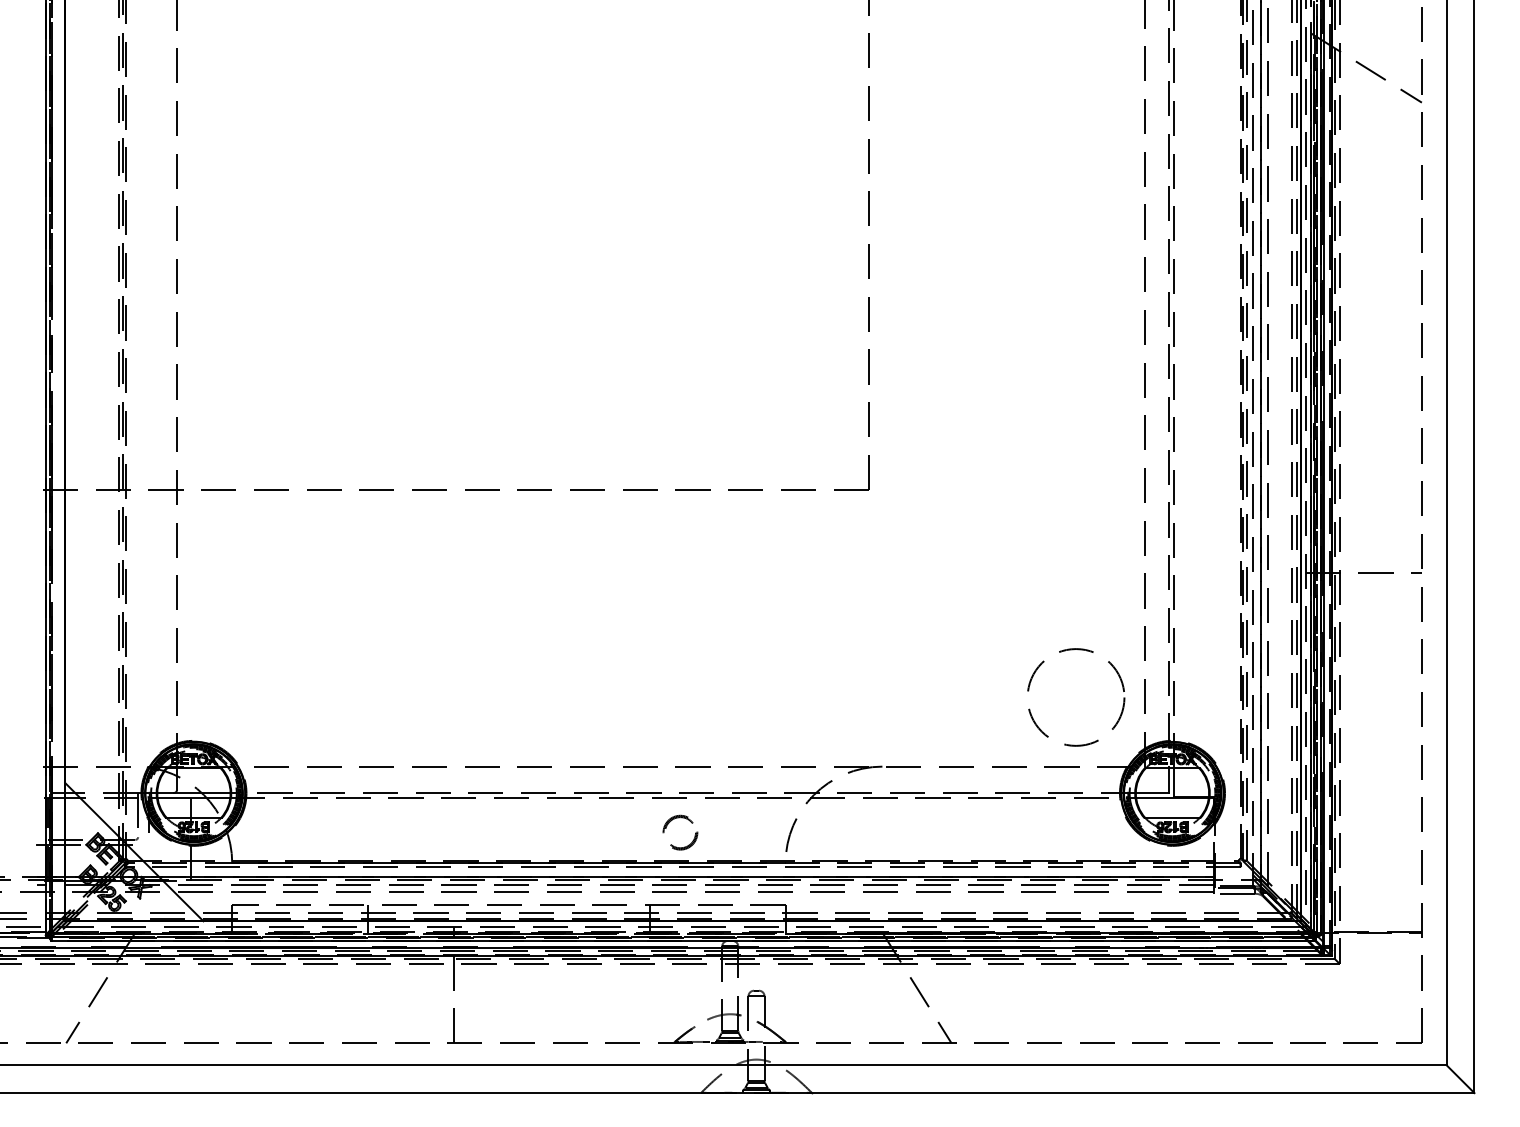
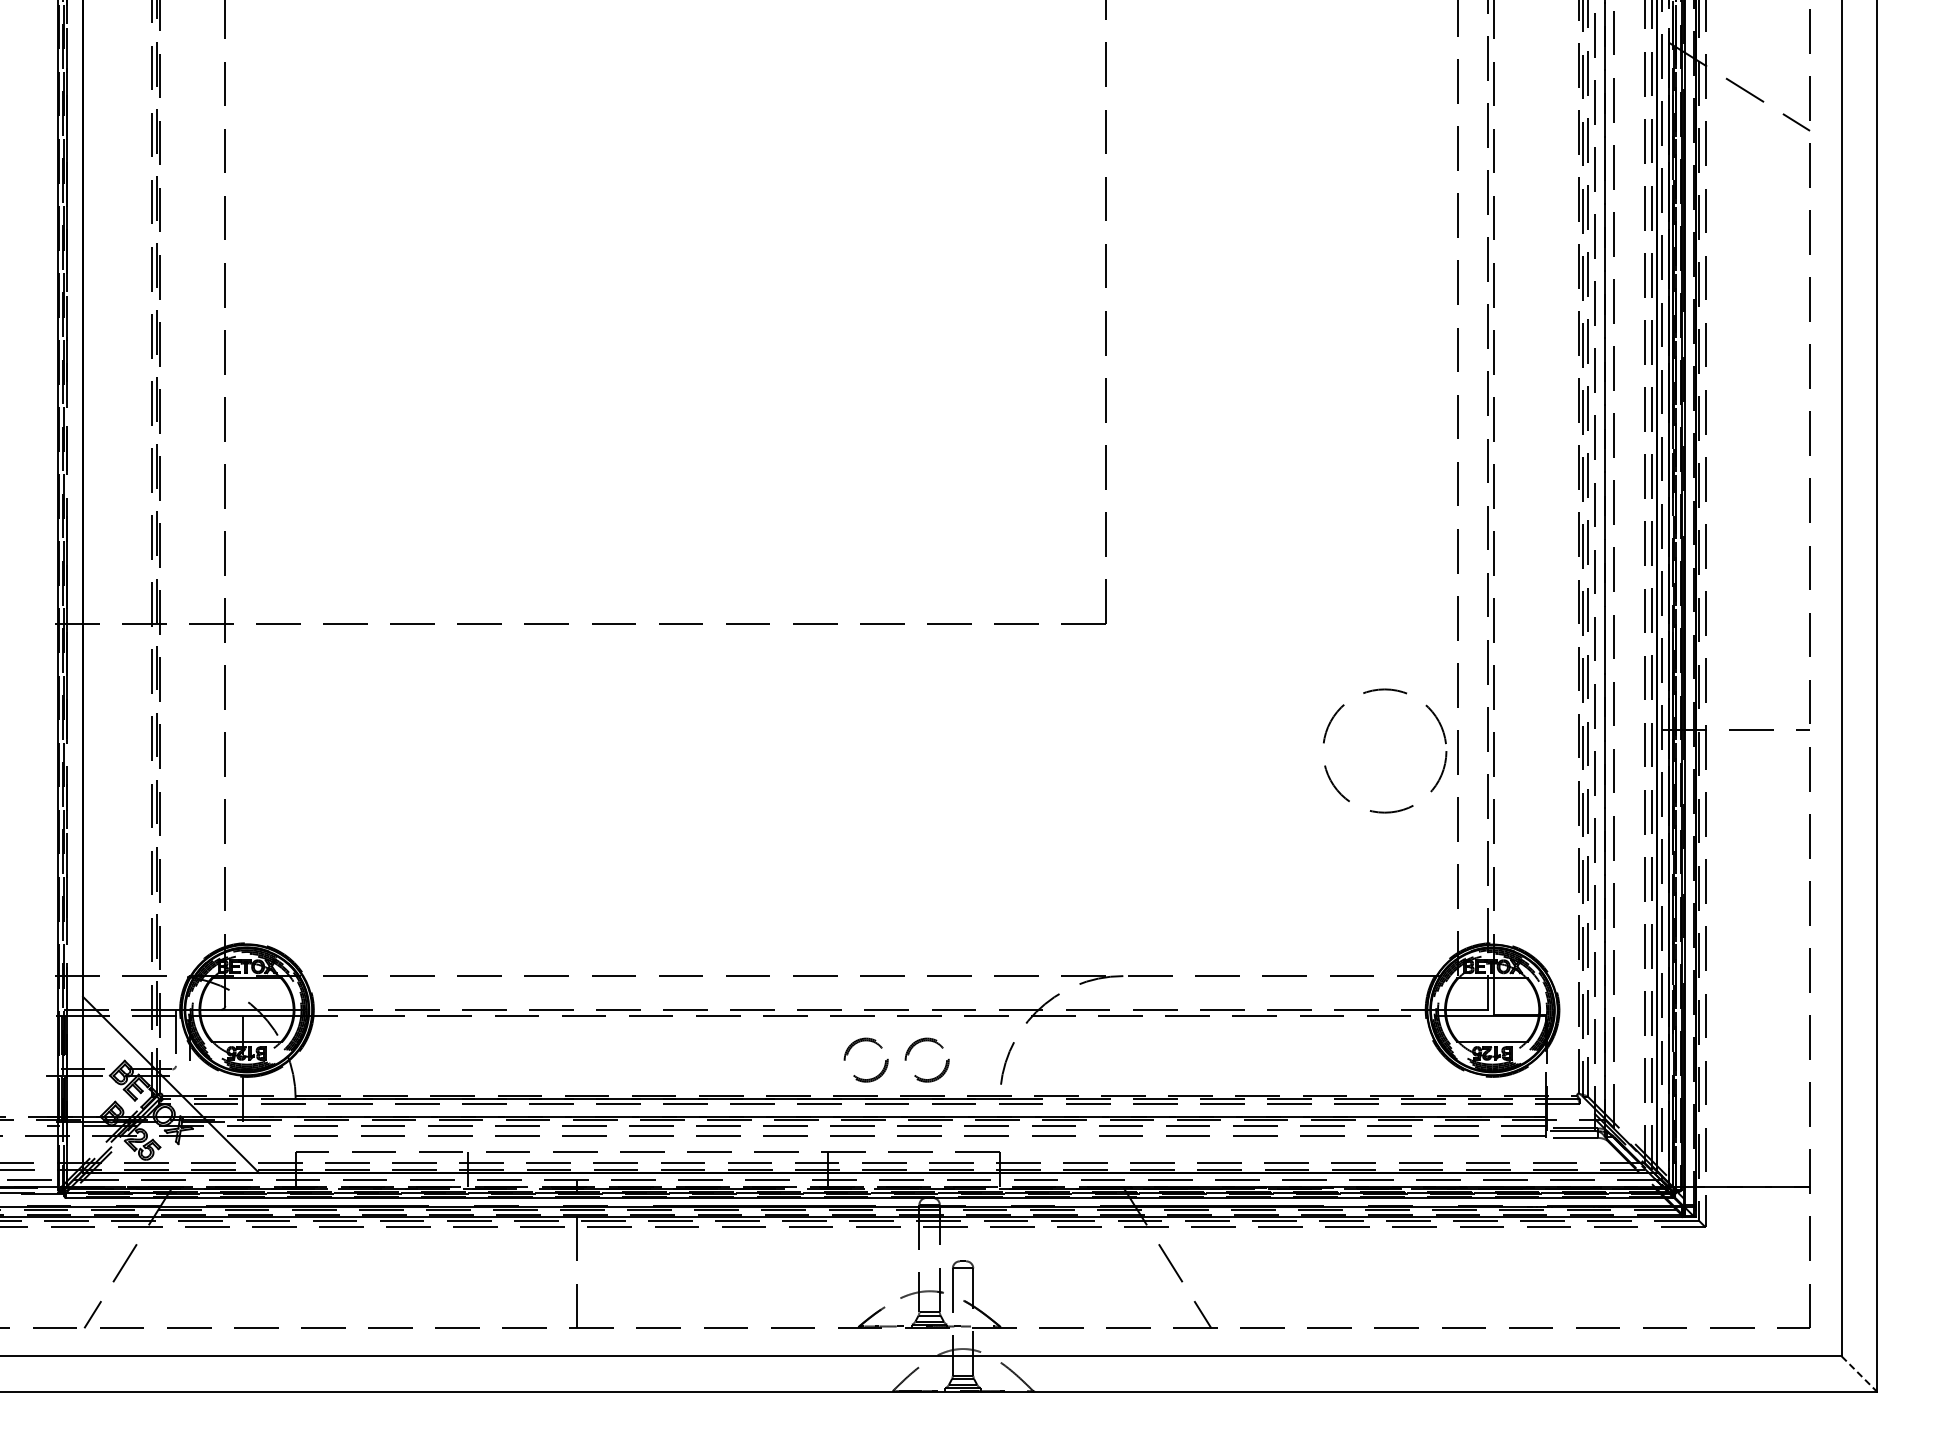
circle: (1076, 697) -> (1385, 750), moved
part: (716, 825) -> (911, 1050), added
line: (1460, 1079) -> (1859, 1374), solid -> dashed

